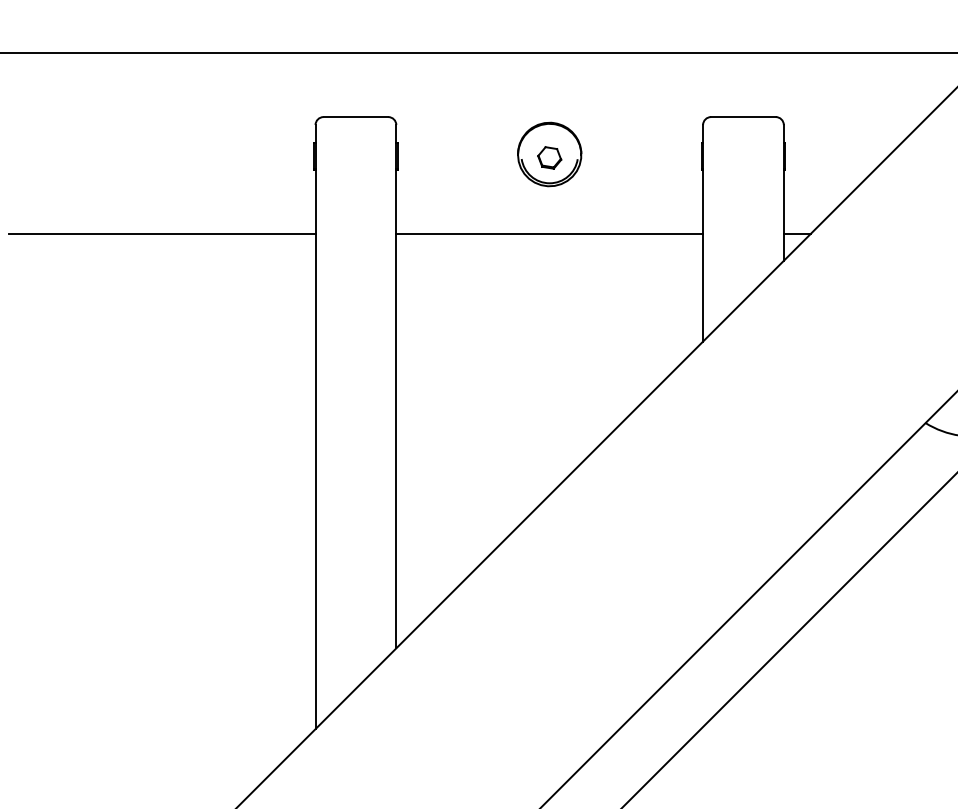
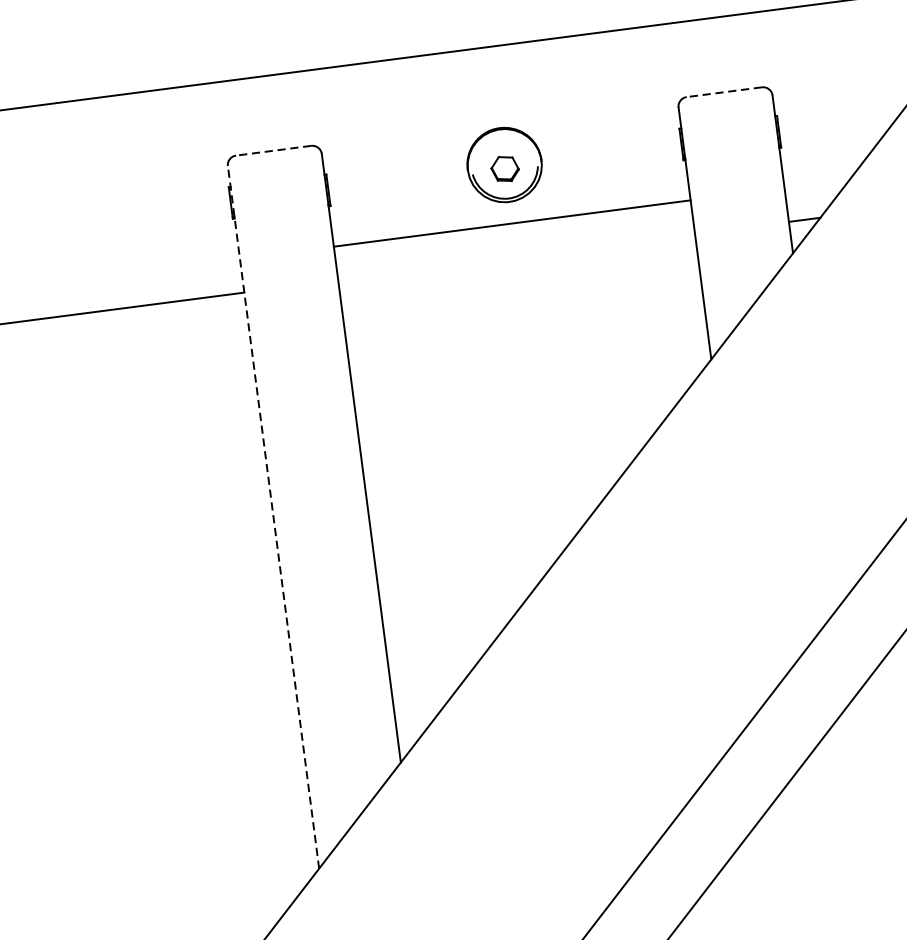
line: (355, 117) -> (273, 151), solid -> dashed
line: (742, 117) -> (723, 92), solid -> dashed
line: (549, 233) -> (511, 223), moved
line: (315, 426) -> (273, 516), solid -> dashed

